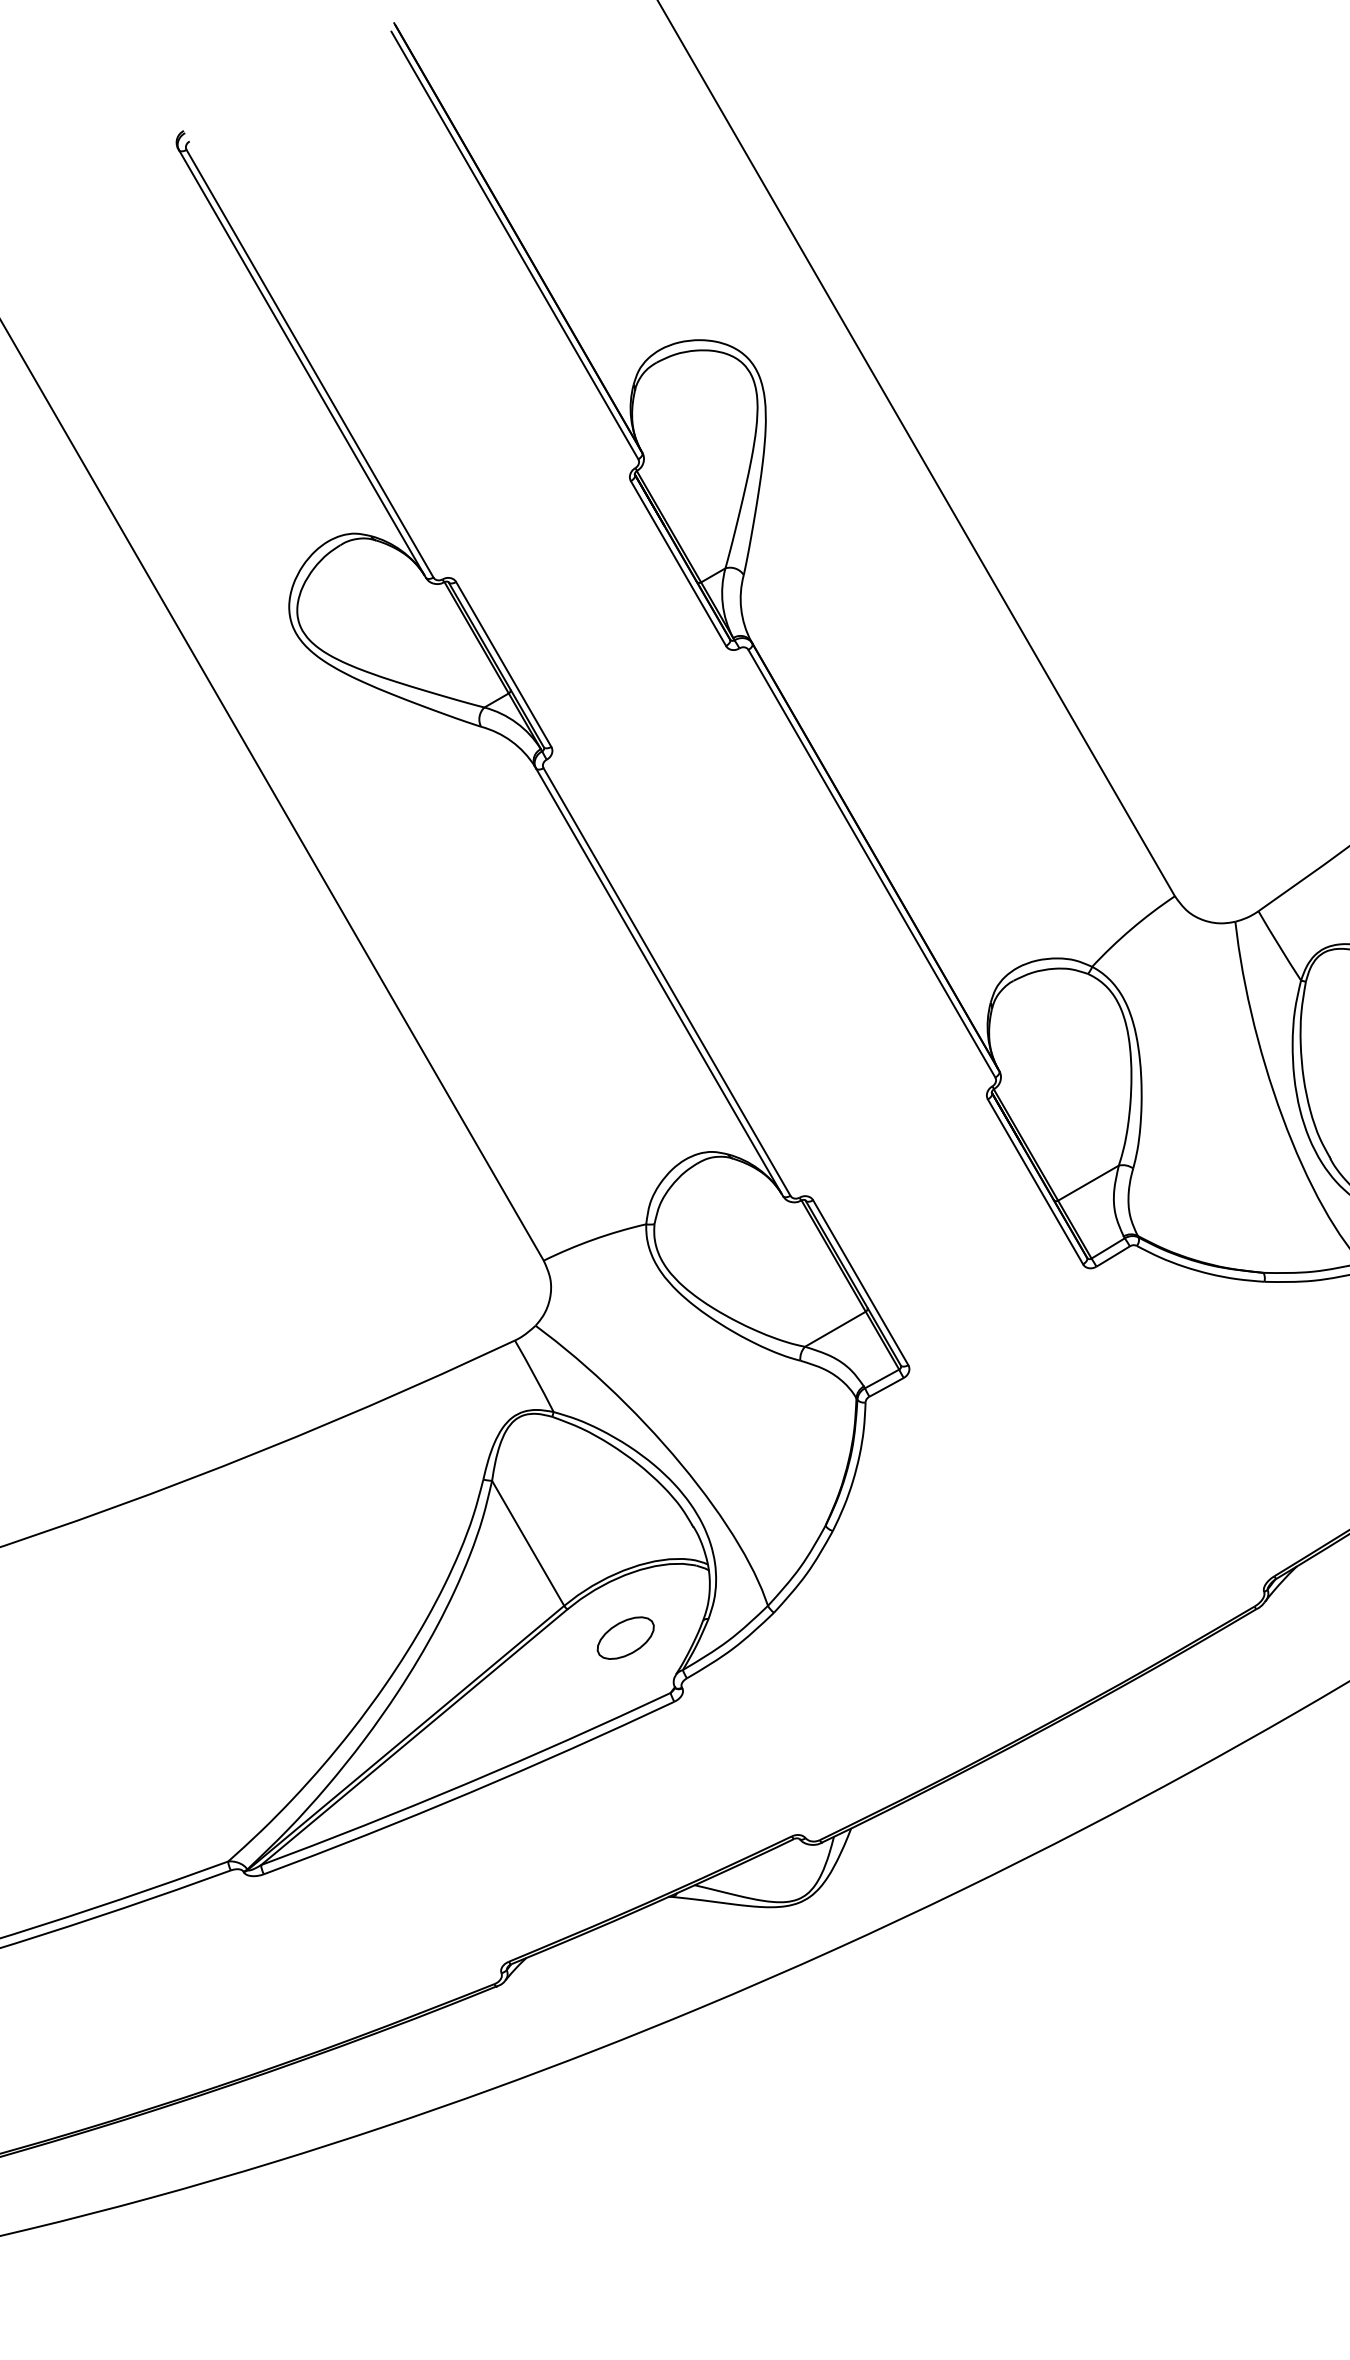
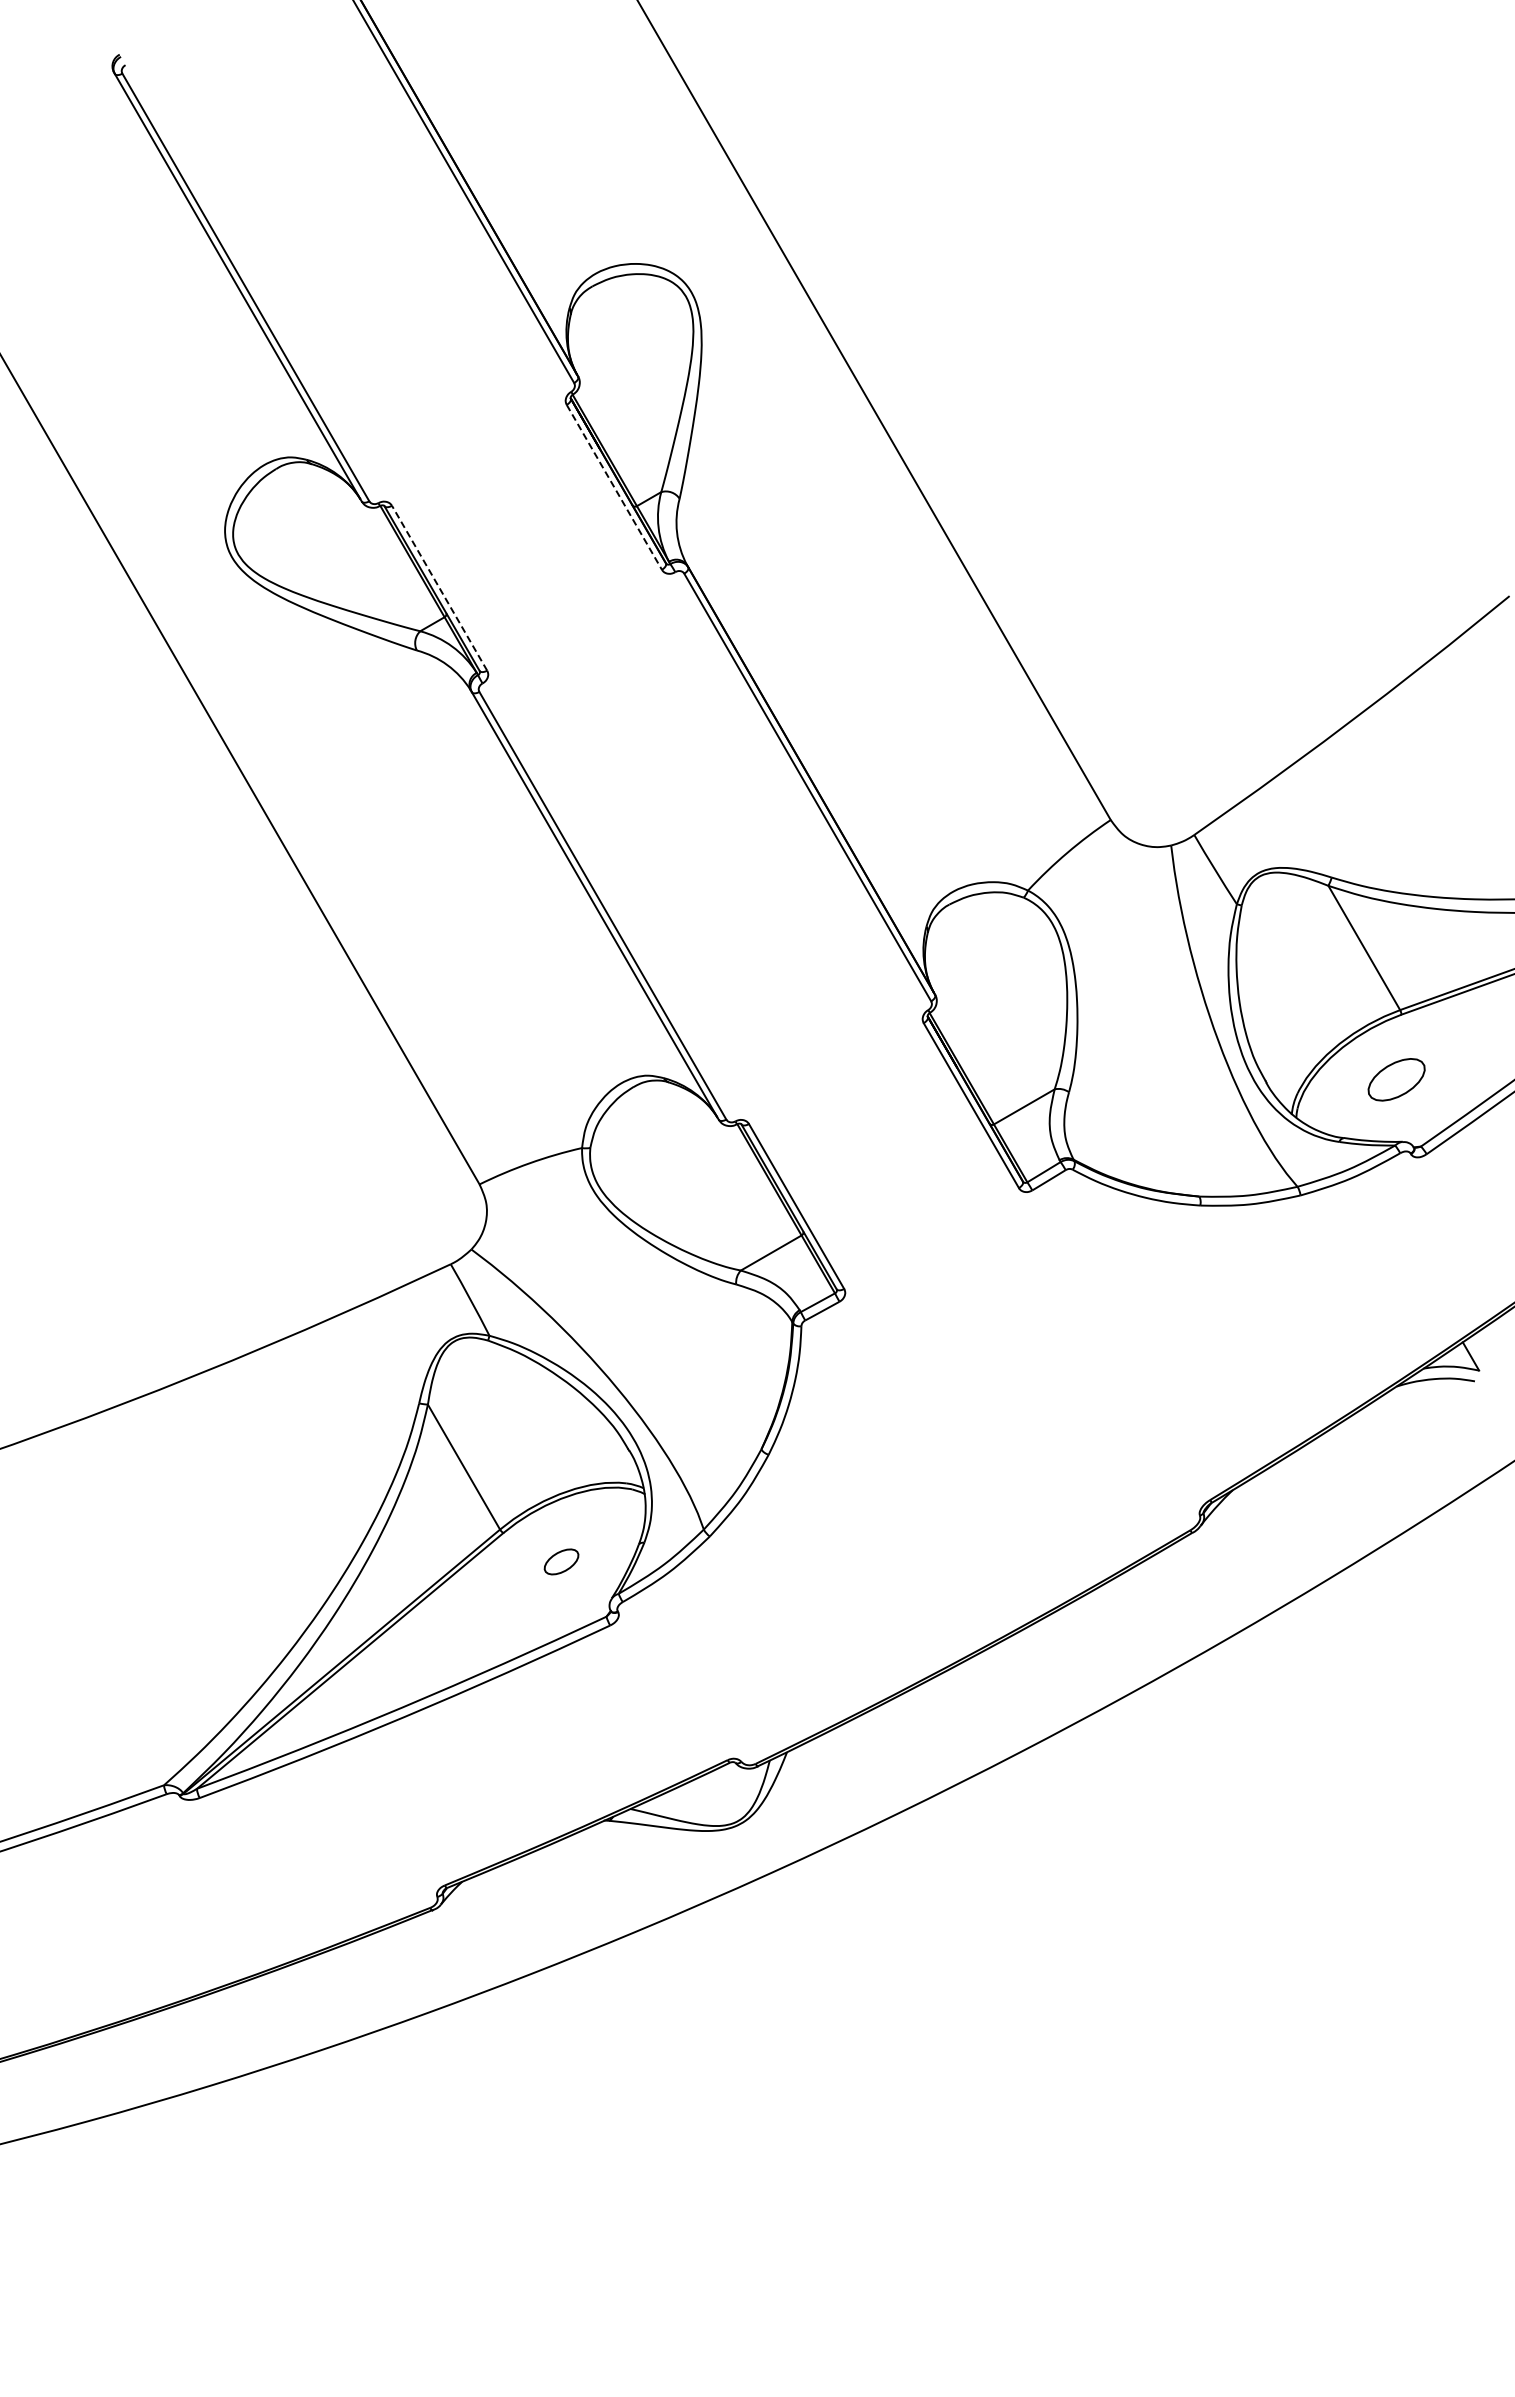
line: (678, 563) -> (614, 487), solid -> dashed
line: (503, 663) -> (439, 587), solid -> dashed
part: (625, 1637) -> (561, 1561), size x0.6

